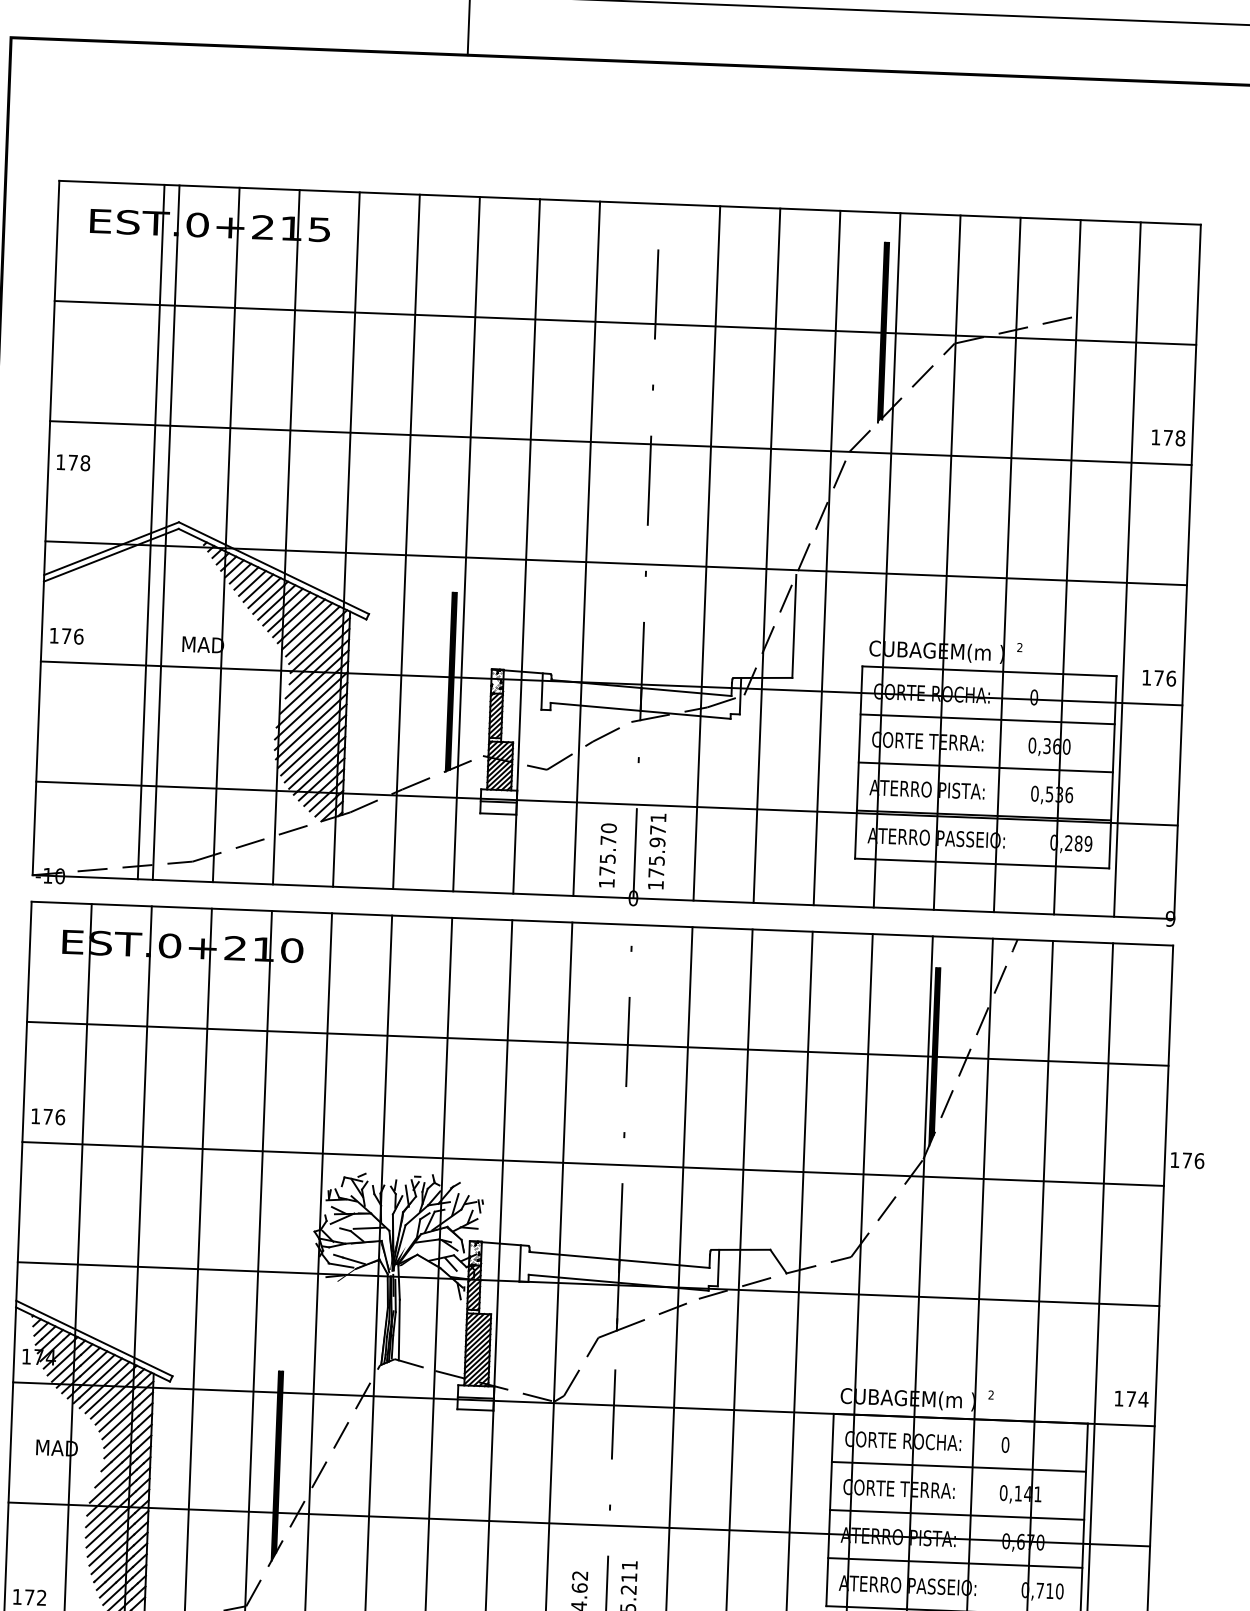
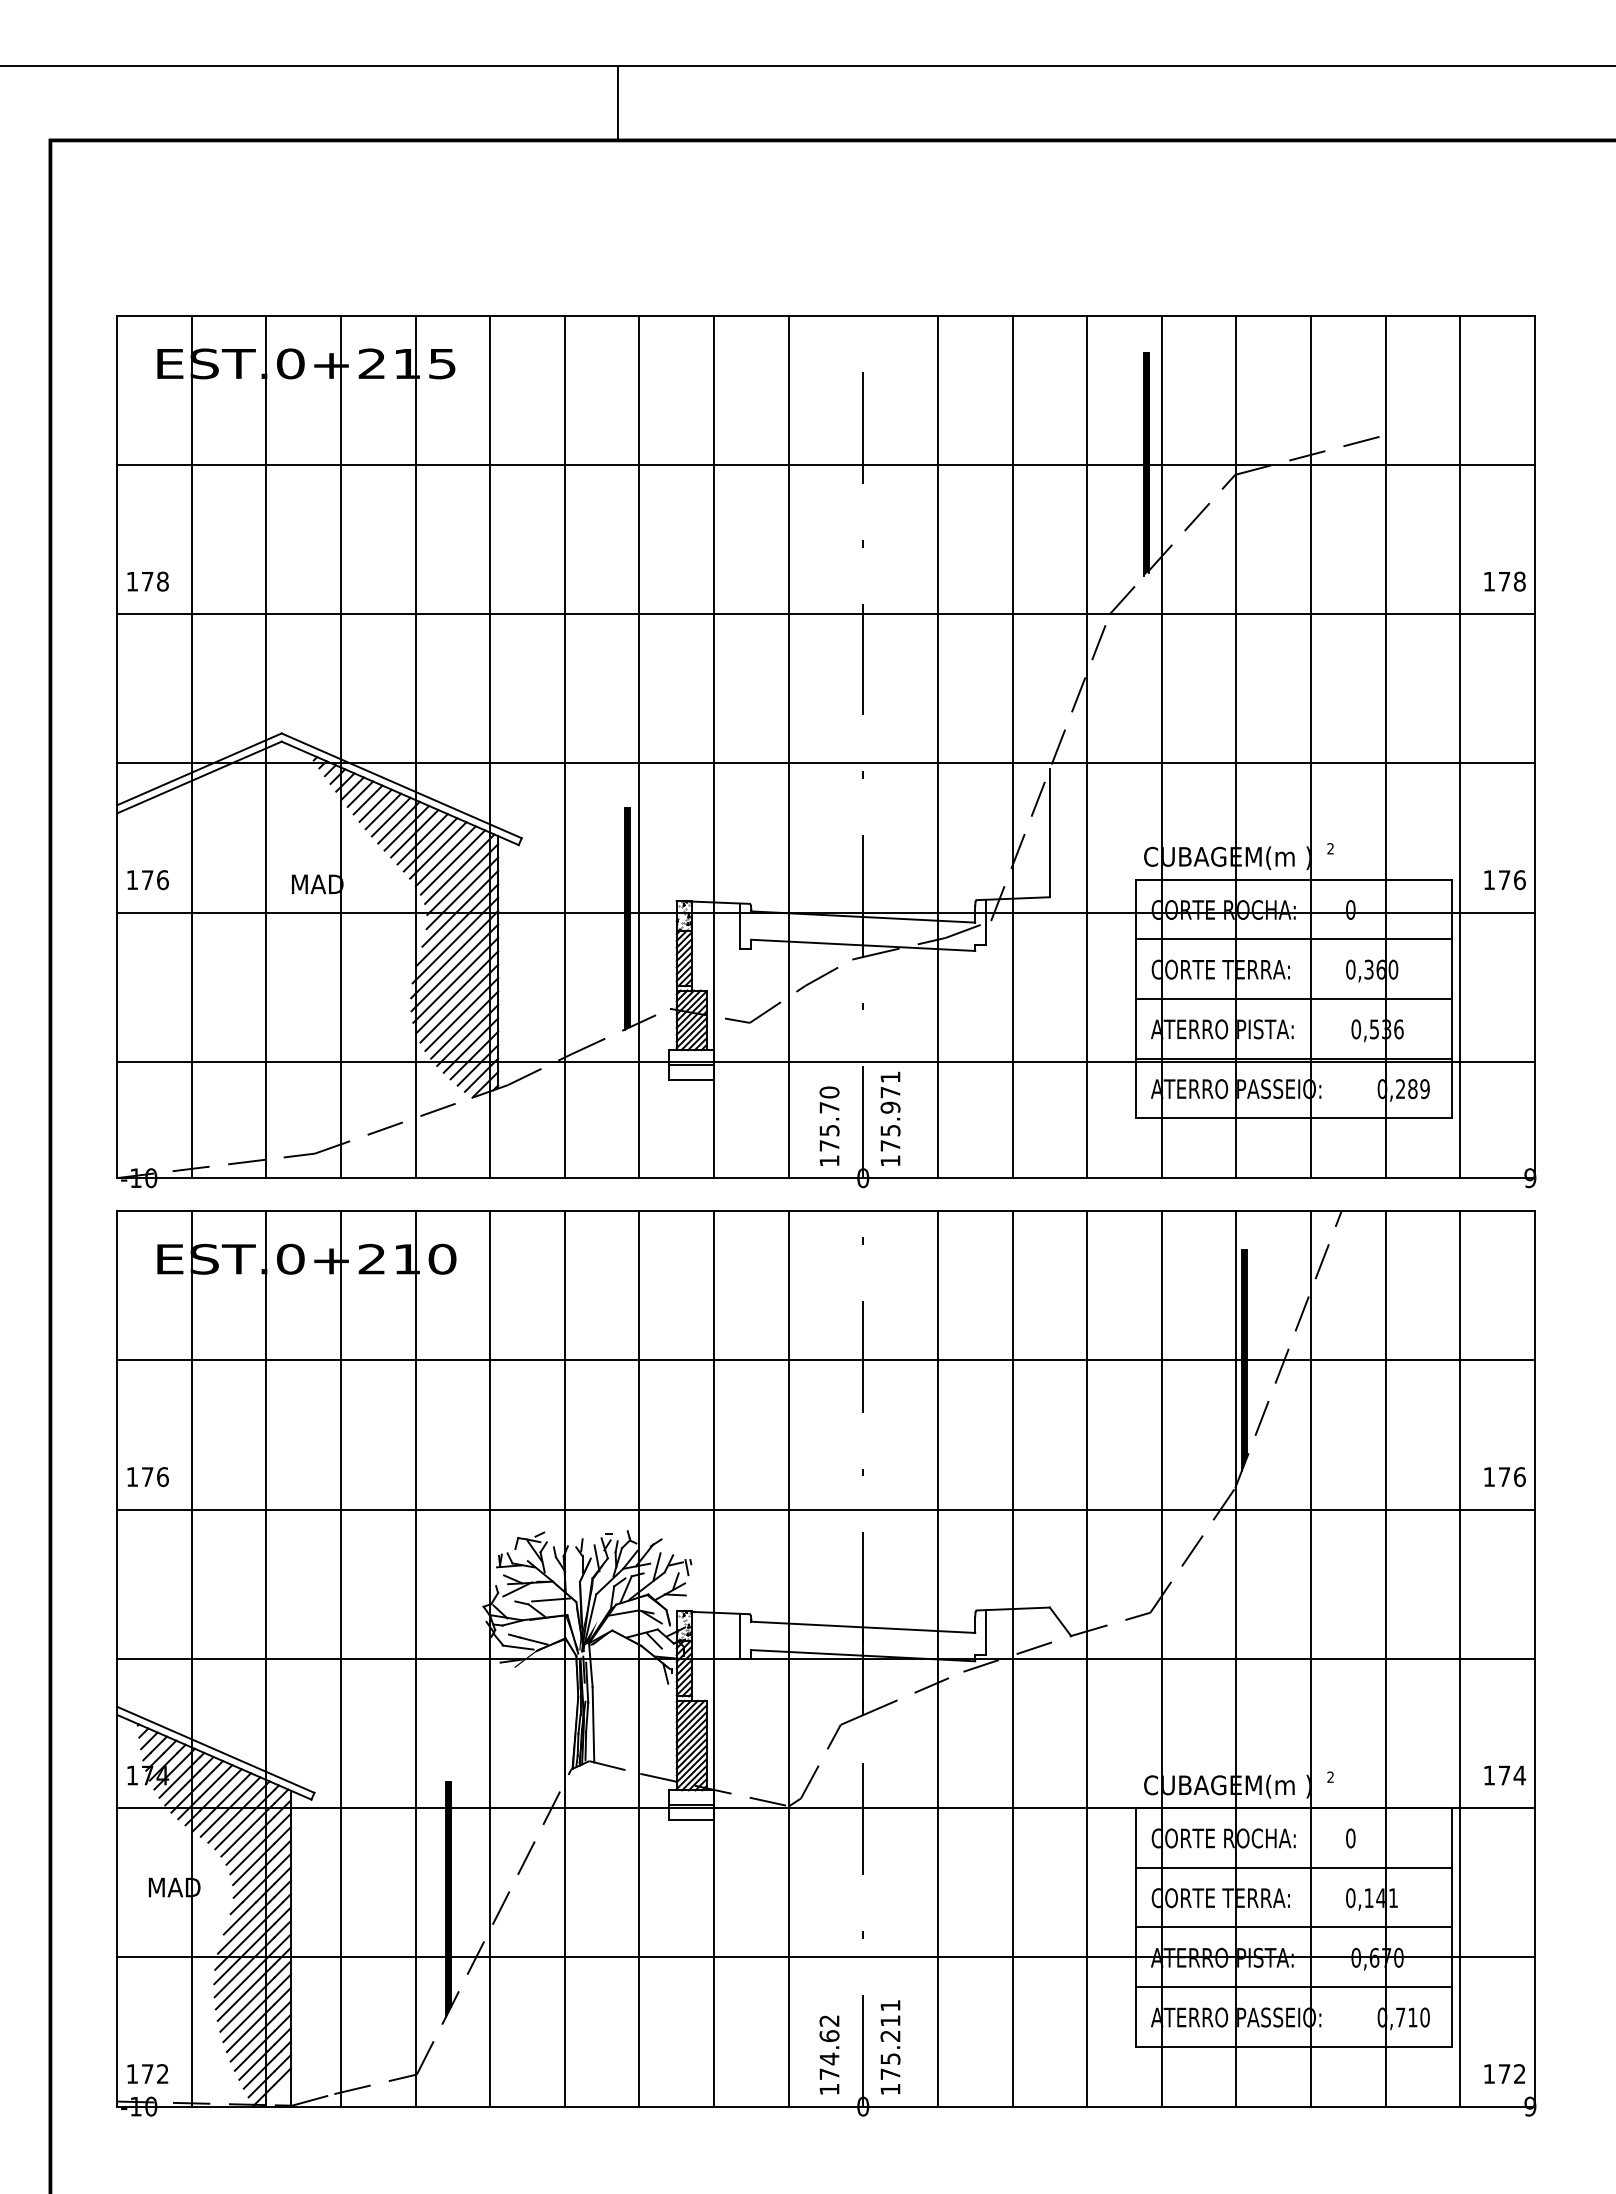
text: (73, 462) -> (147, 581), moved
line: (151, 531) -> (191, 746), moved
text: (1187, 1160) -> (1504, 1476), moved

